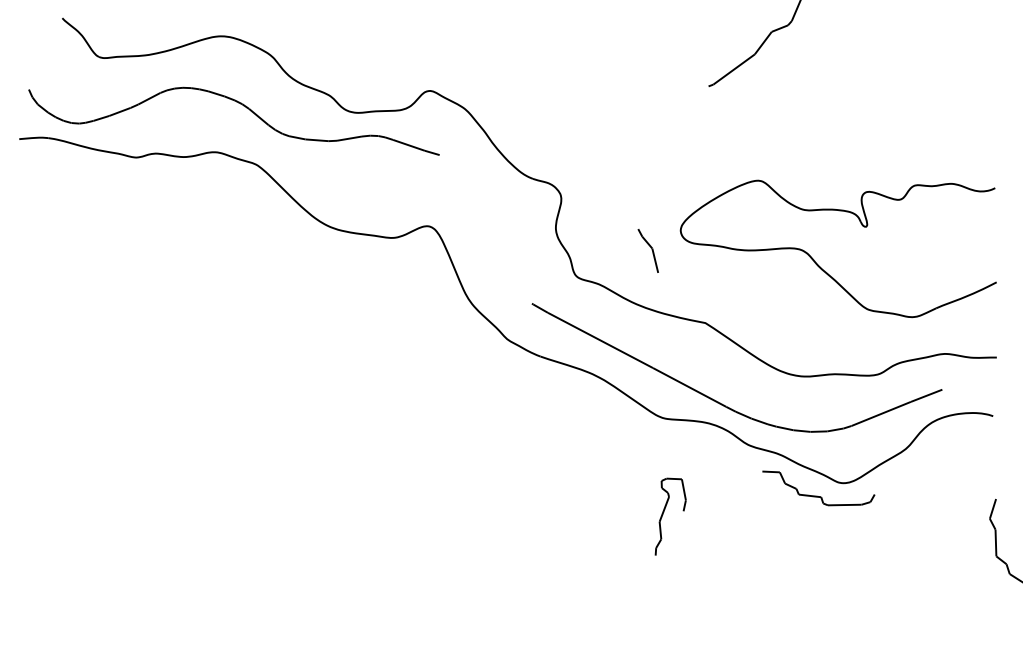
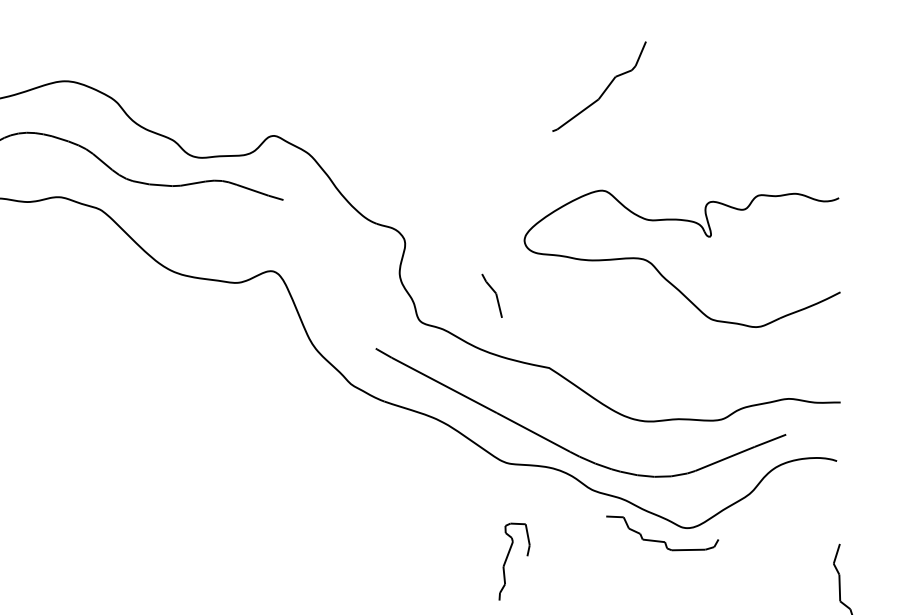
part: (819, 265) -> (663, 275), moved

